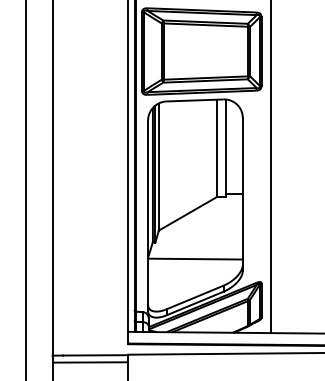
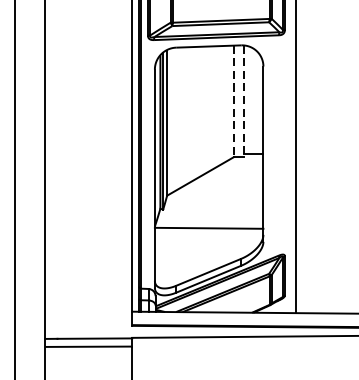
line: (217, 148) -> (234, 101), solid -> dashed
line: (225, 148) -> (243, 101), solid -> dashed

